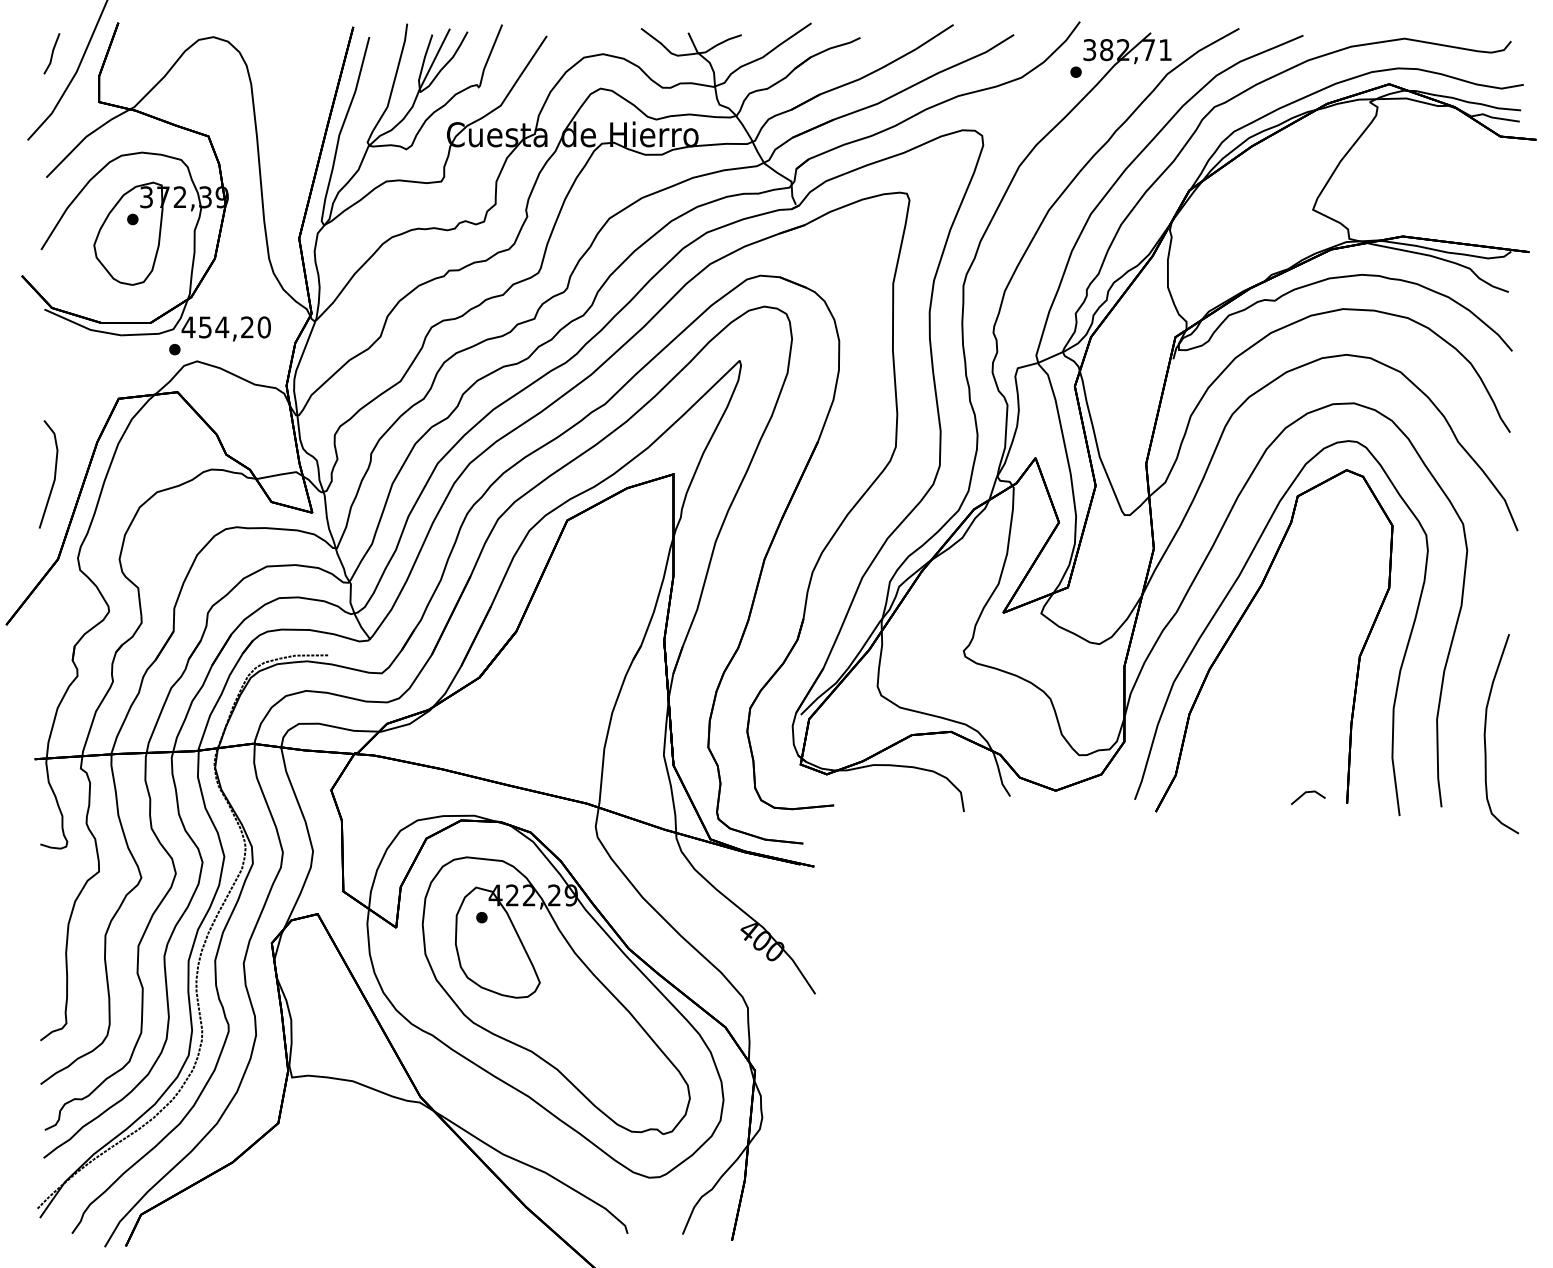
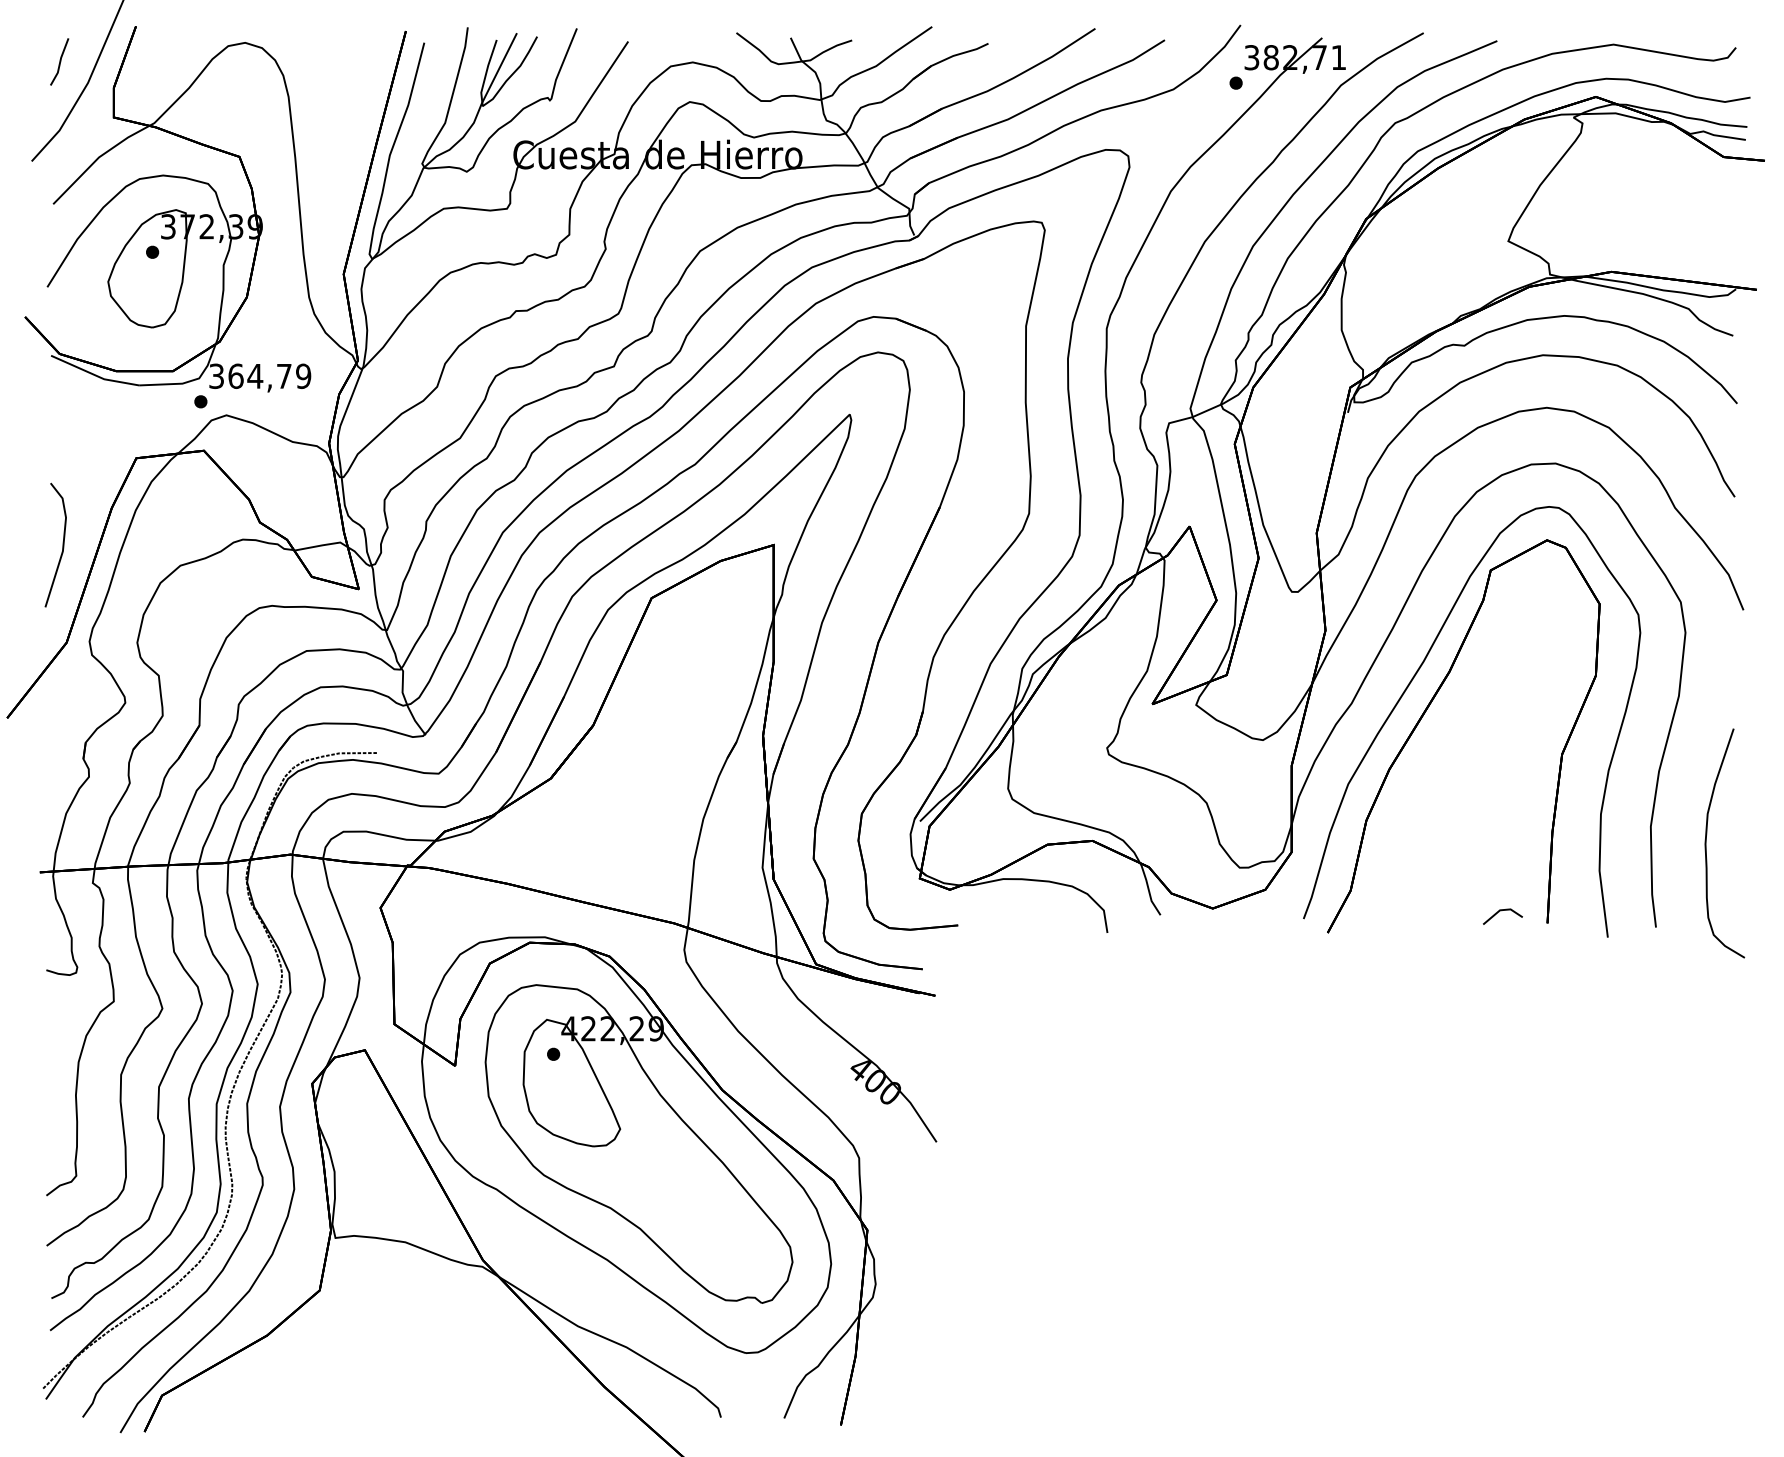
text: (225, 327) -> (259, 376), 454,20 -> 364,79

